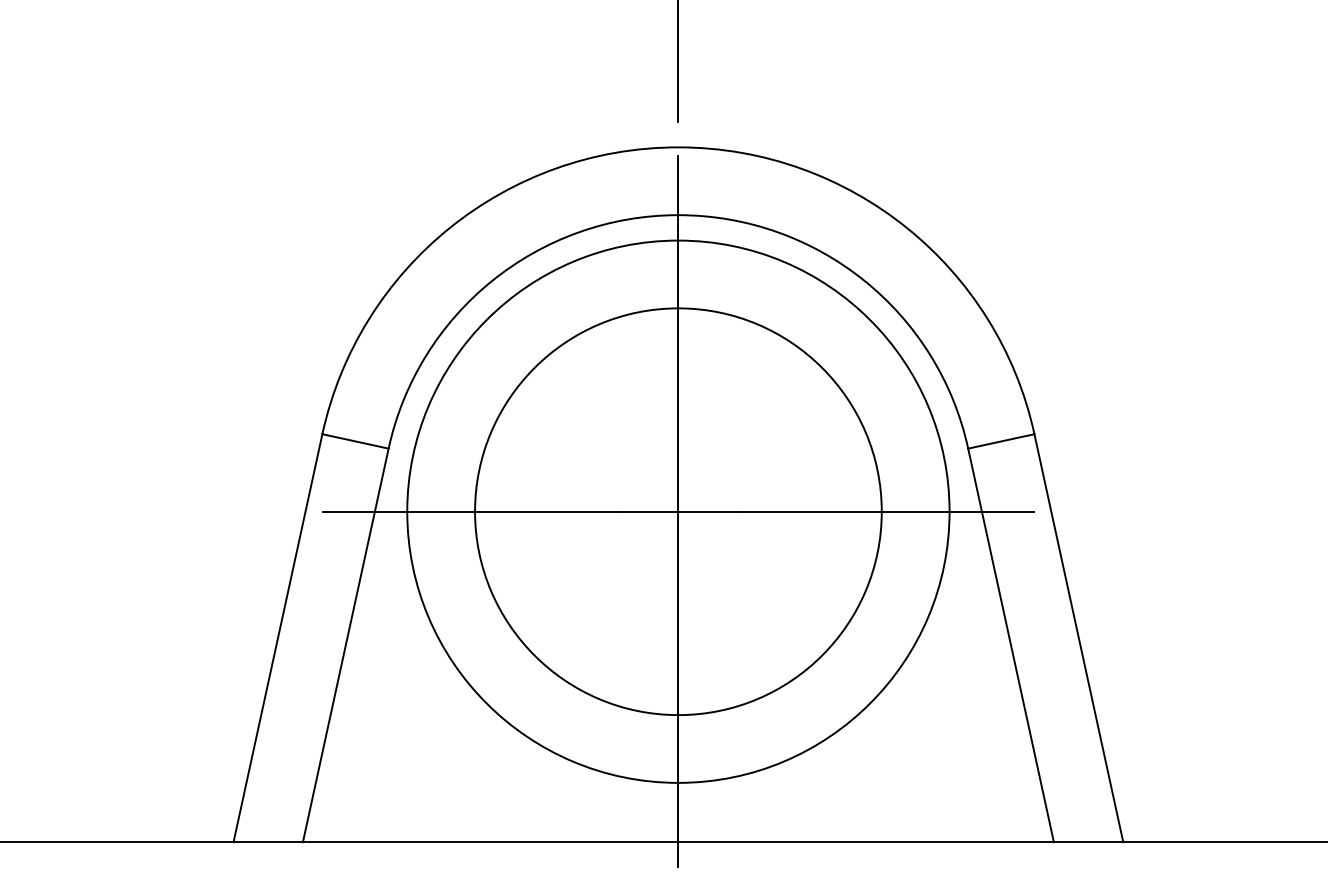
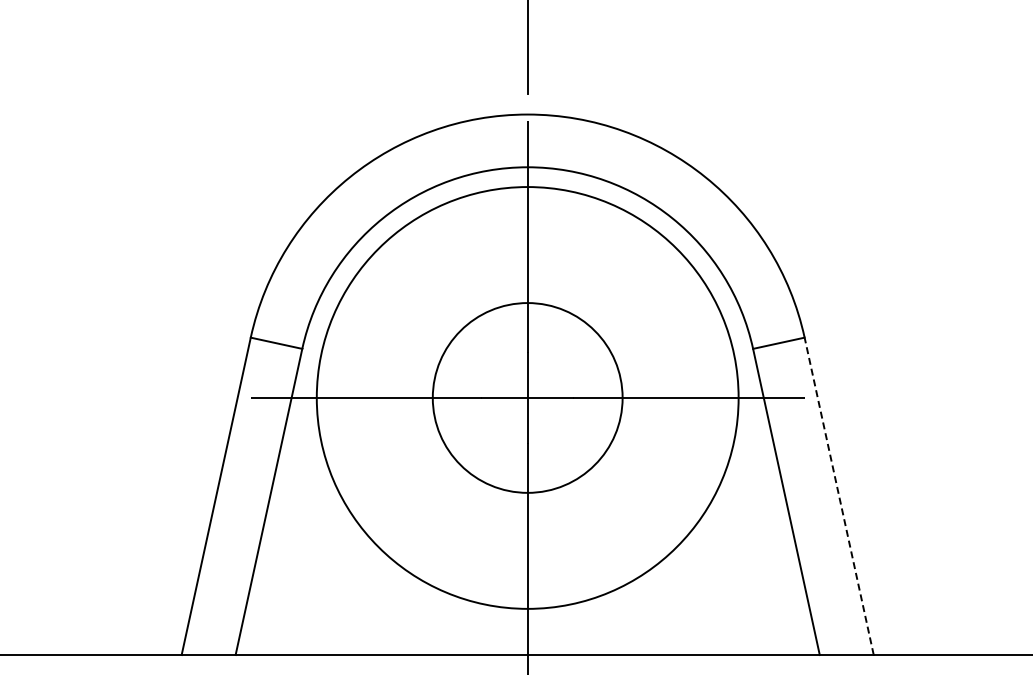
circle: (678, 511) -> (527, 397), size x0.6
line: (1079, 637) -> (839, 495), solid -> dashed

